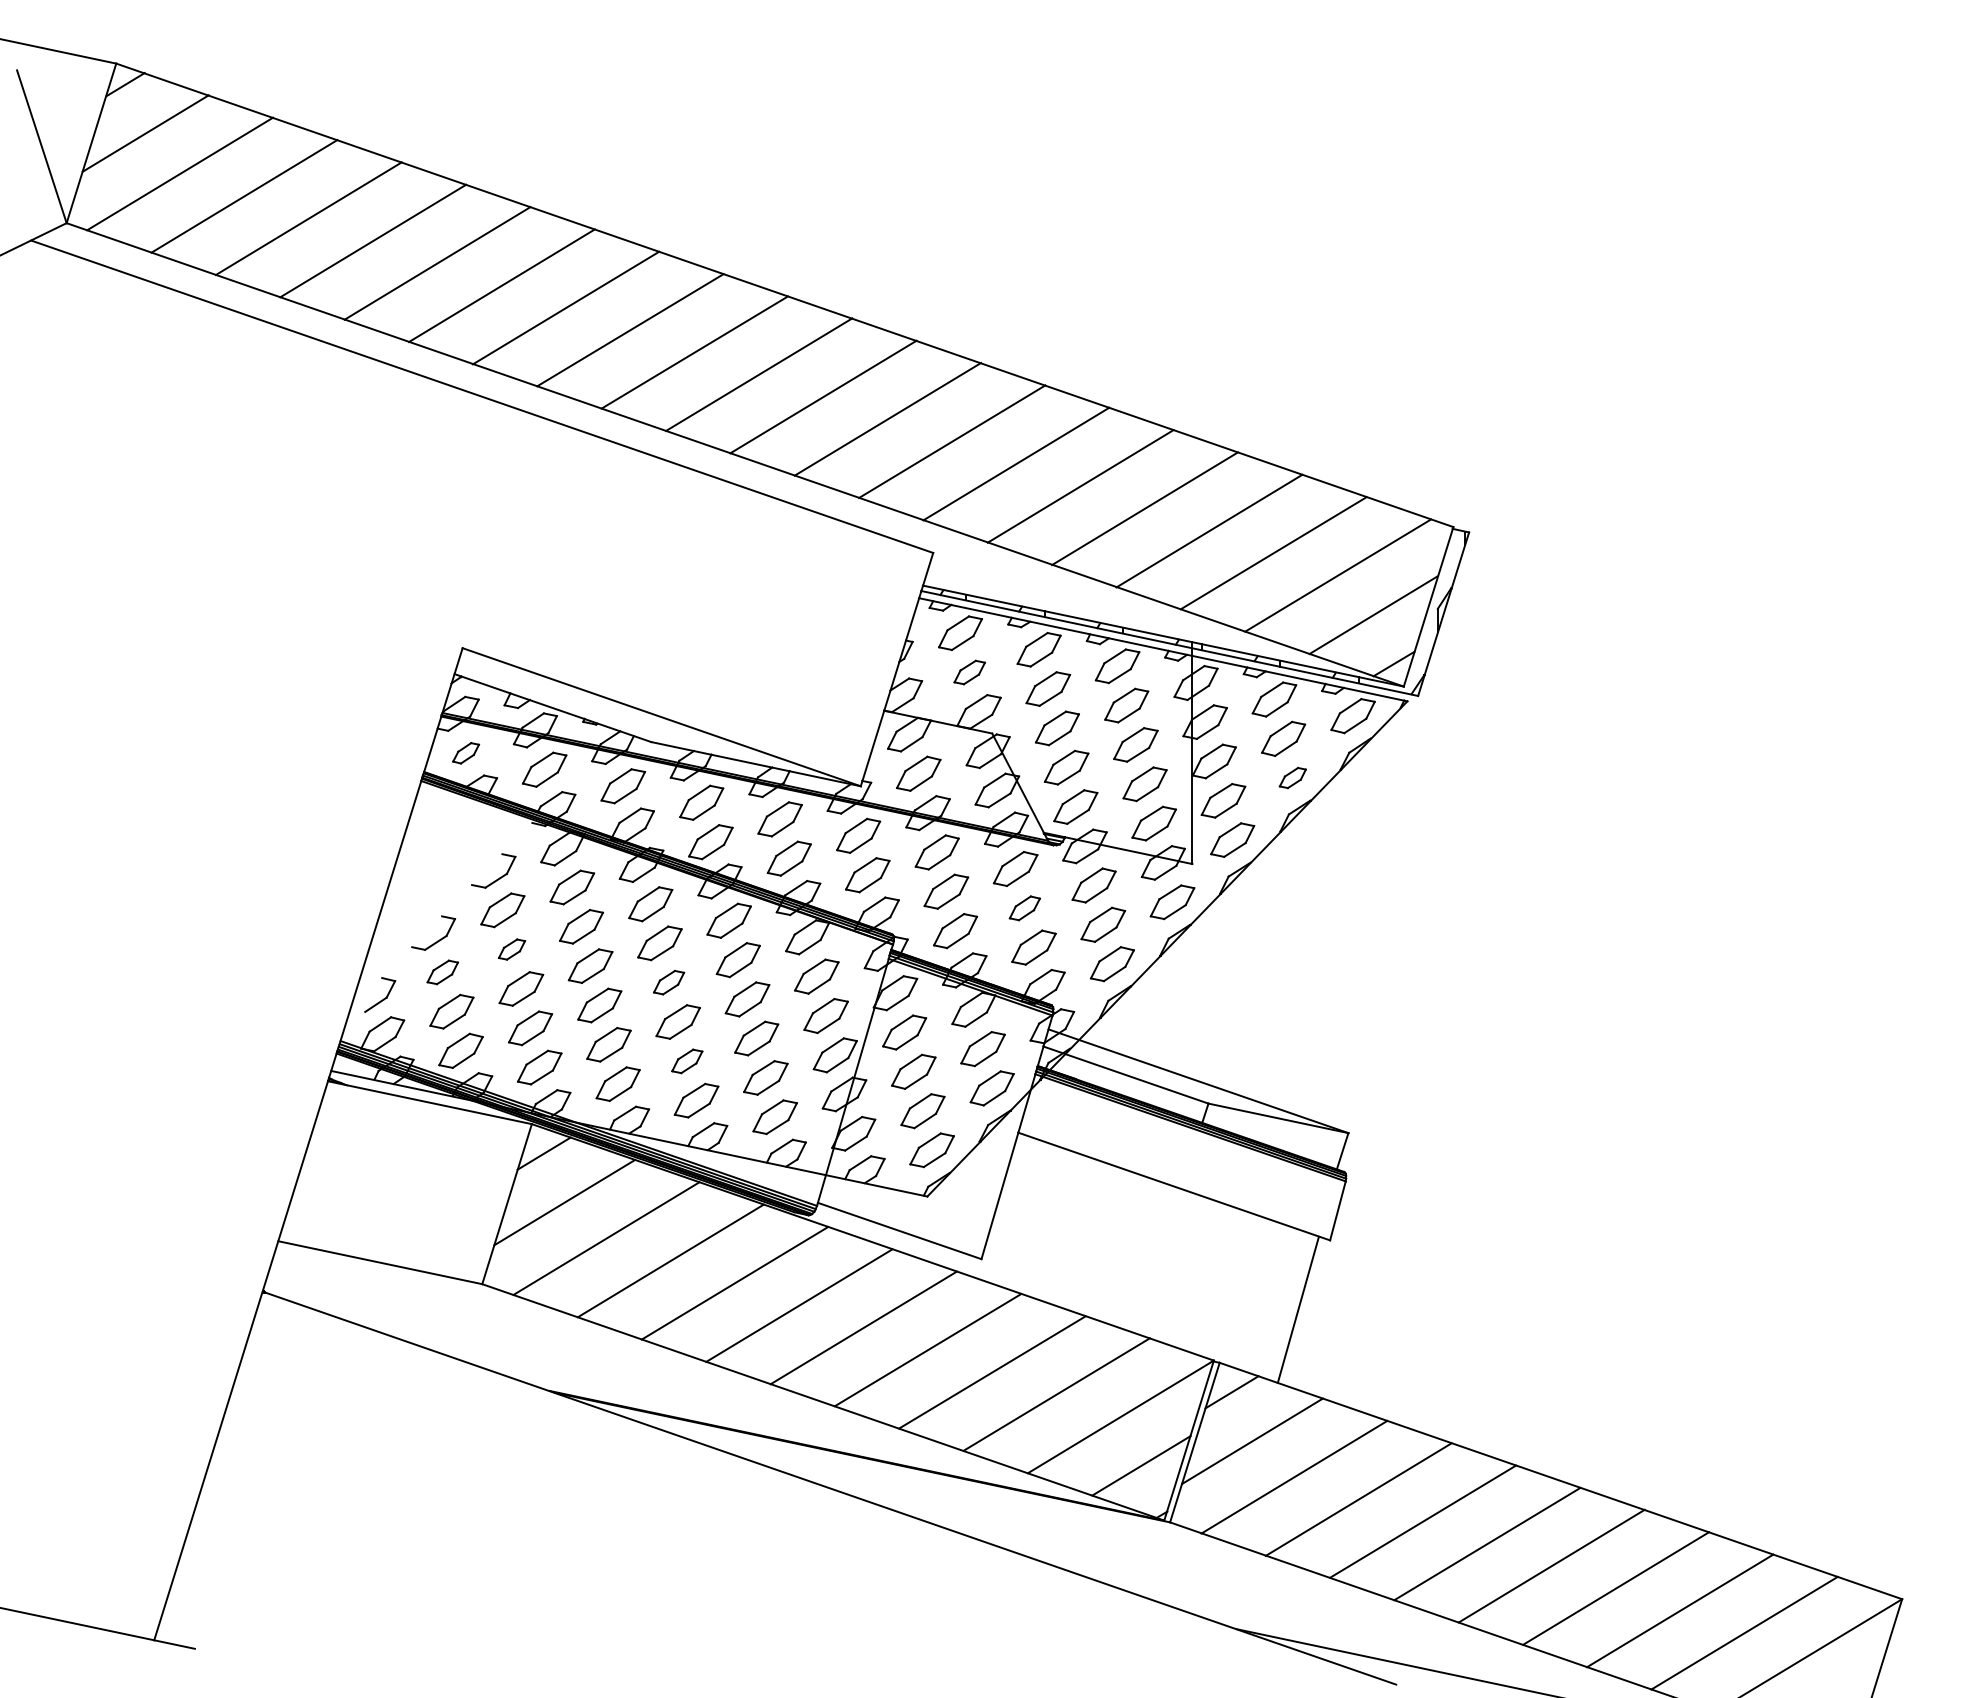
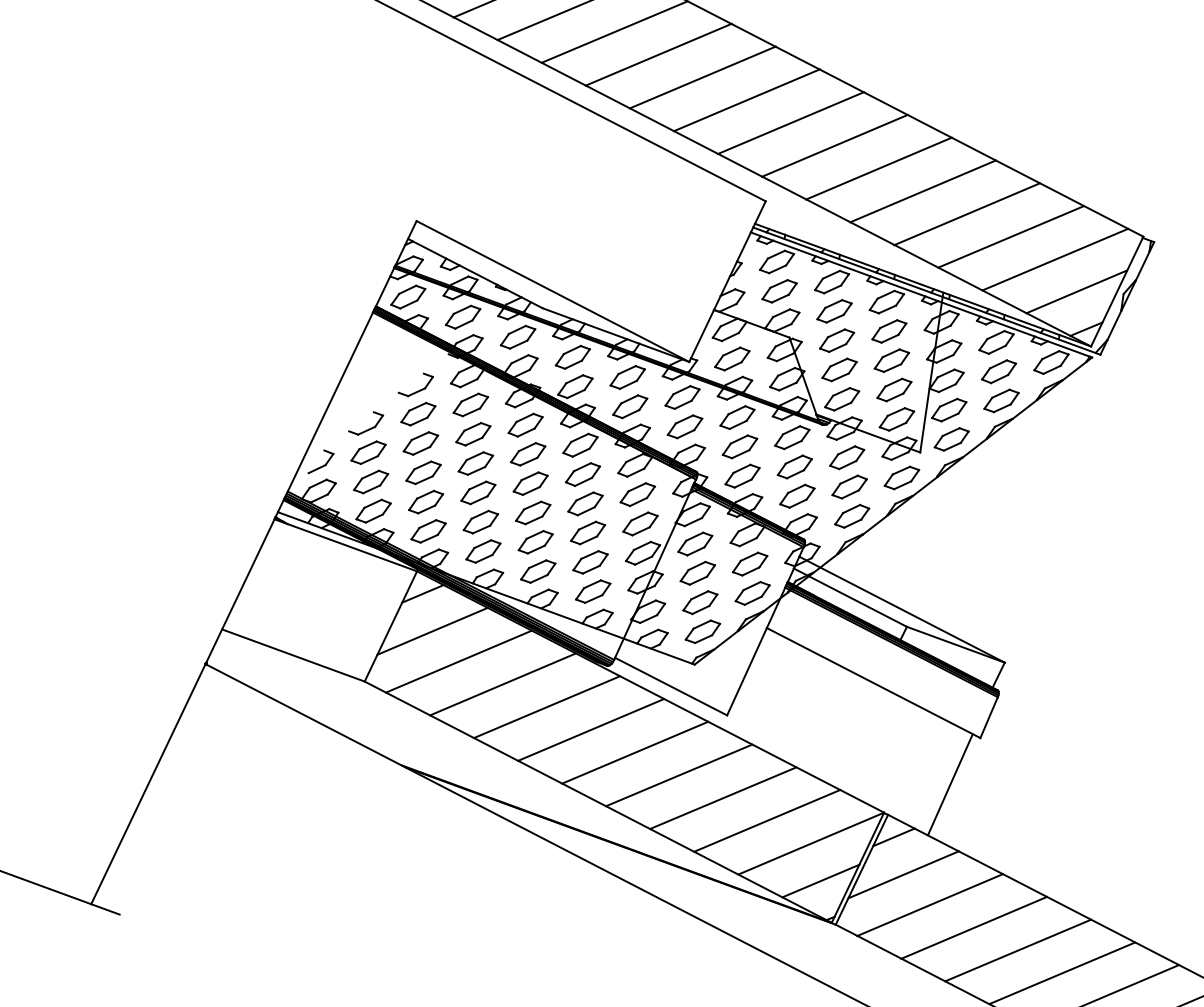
part: (969, 672) -> (779, 291), size x1.43
part: (465, 753) -> (407, 297), size x1.67
part: (1292, 777) -> (1001, 400), size x1.67
part: (1024, 908) -> (794, 467), size x1.43
part: (511, 949) -> (420, 443), size x1.67
part: (442, 972) -> (368, 452), size x1.43
part: (668, 982) -> (530, 483), size x1.43
part: (686, 1061) -> (535, 542), size x1.43

